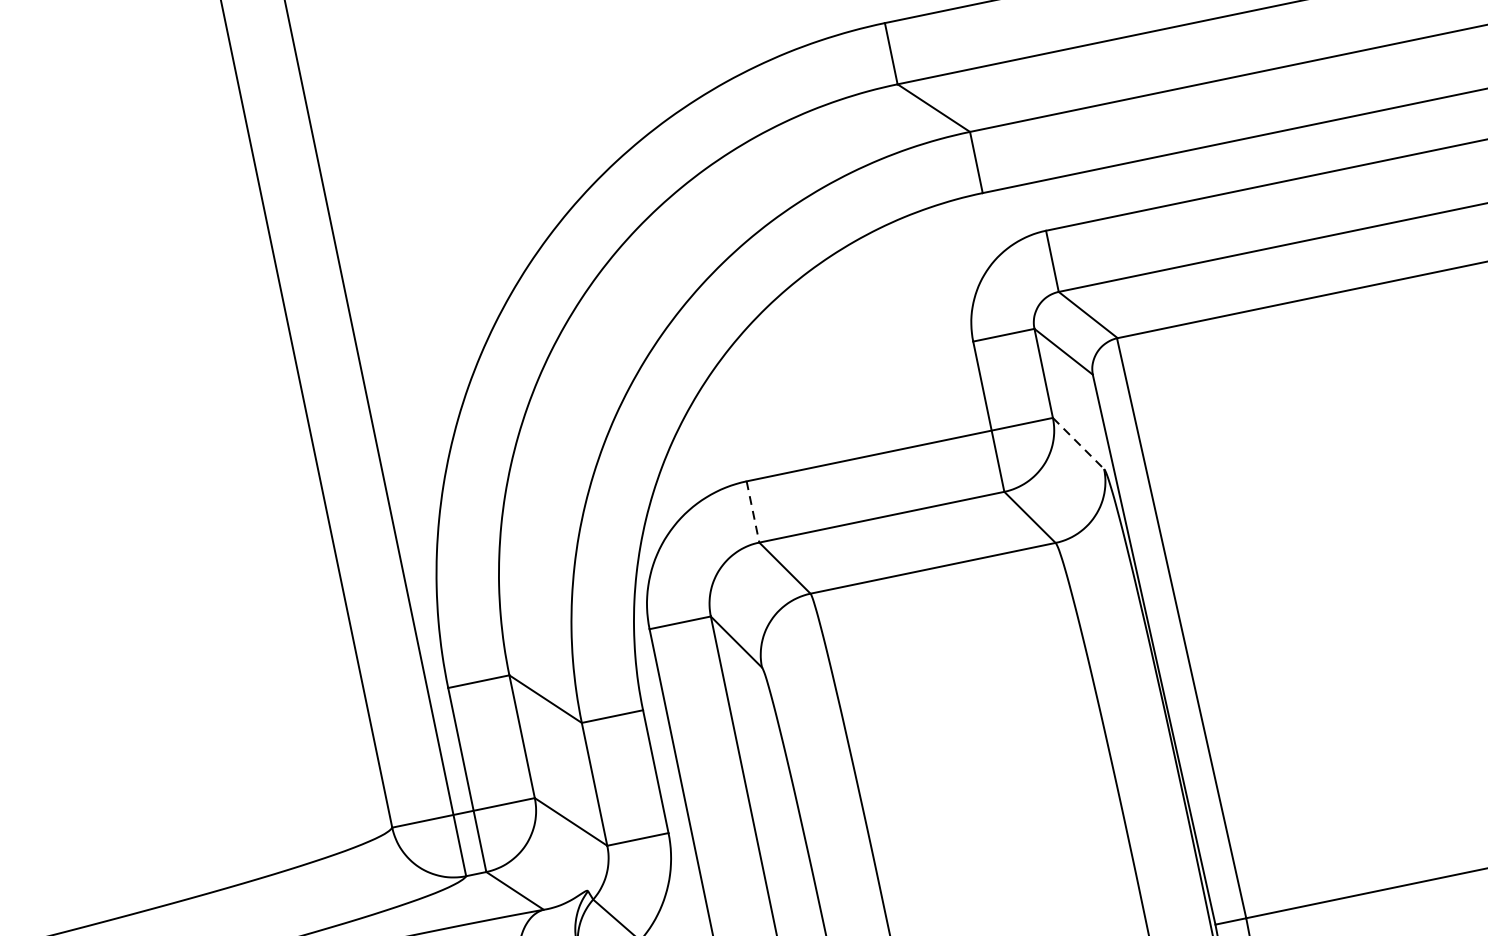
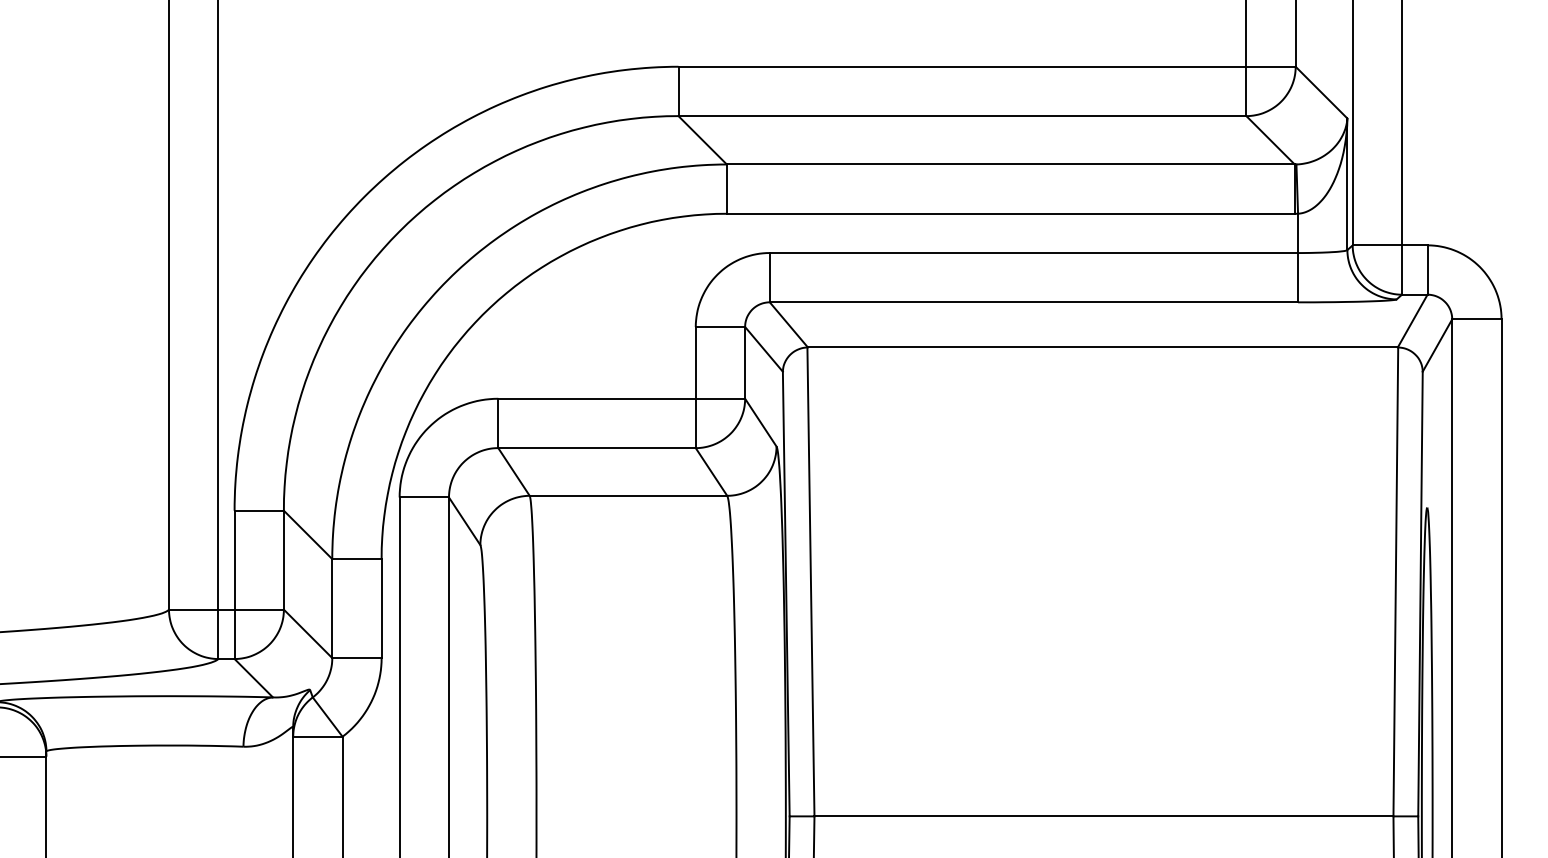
line: (1078, 443) -> (760, 422), dashed -> solid
line: (753, 511) -> (498, 423), dashed -> solid

